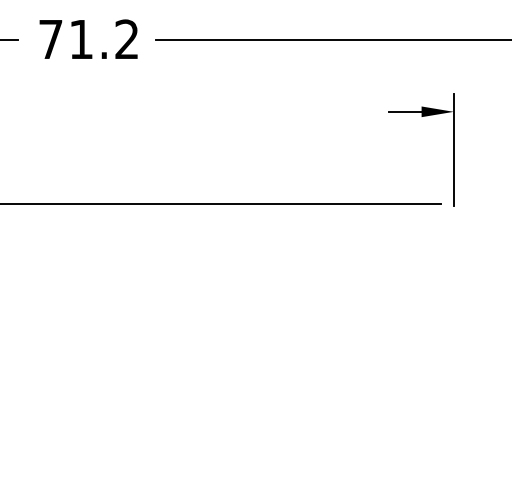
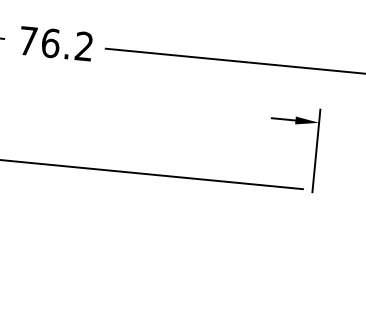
text: (81, 39) -> (50, 43), 71.2 -> 76.2

